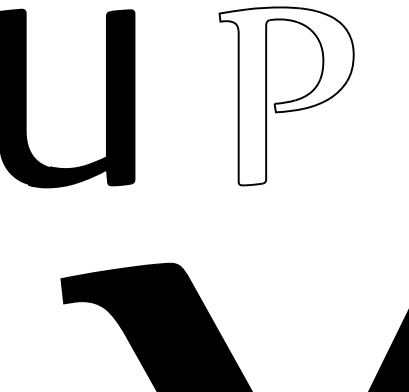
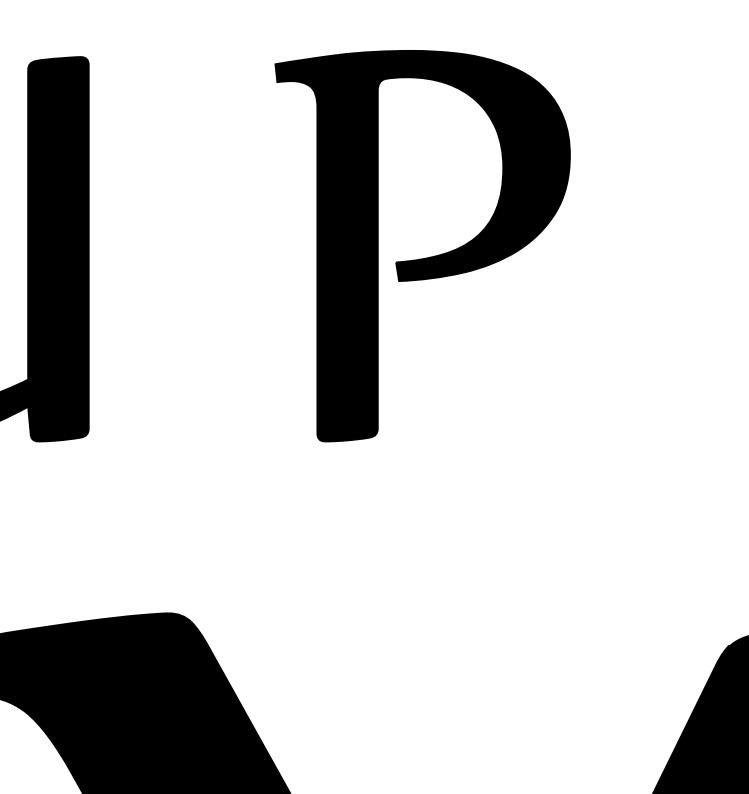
fill: (286, 96) -> (422, 246), added

